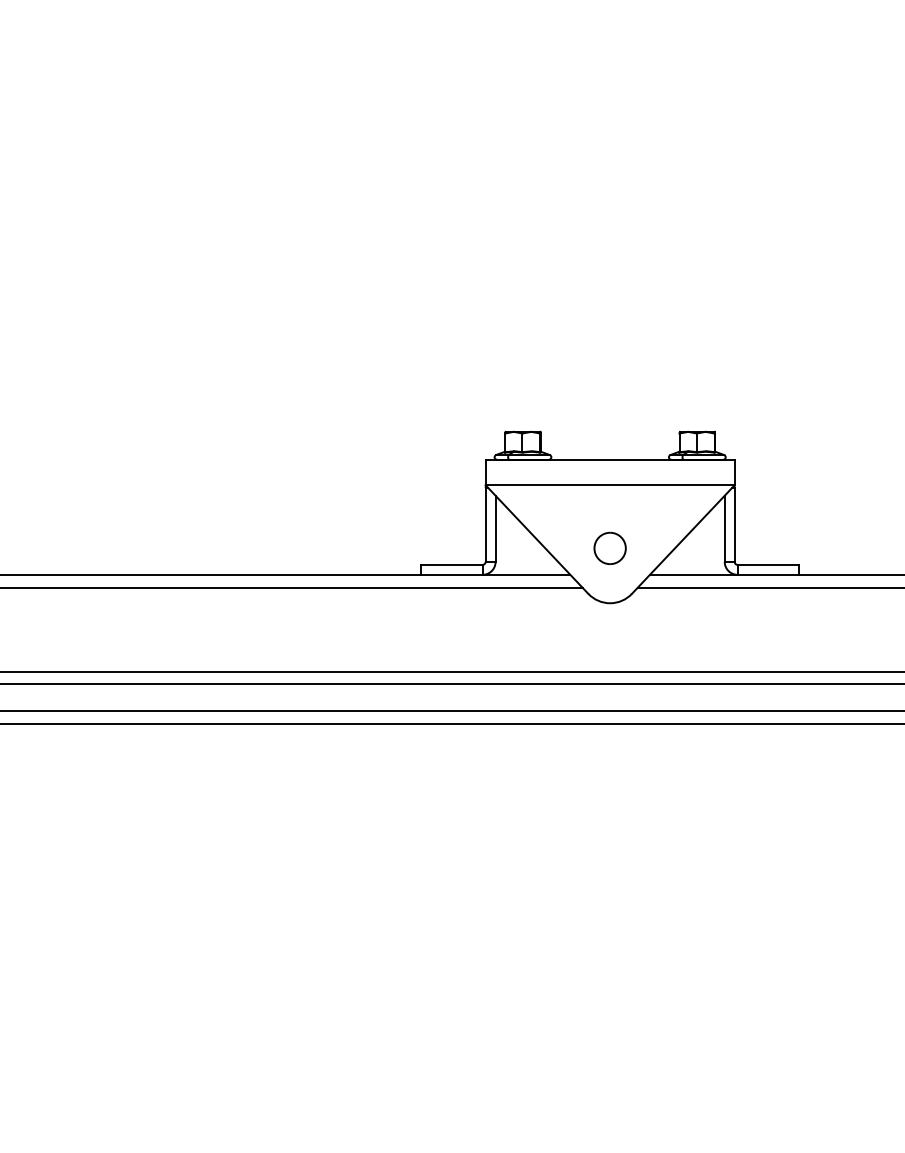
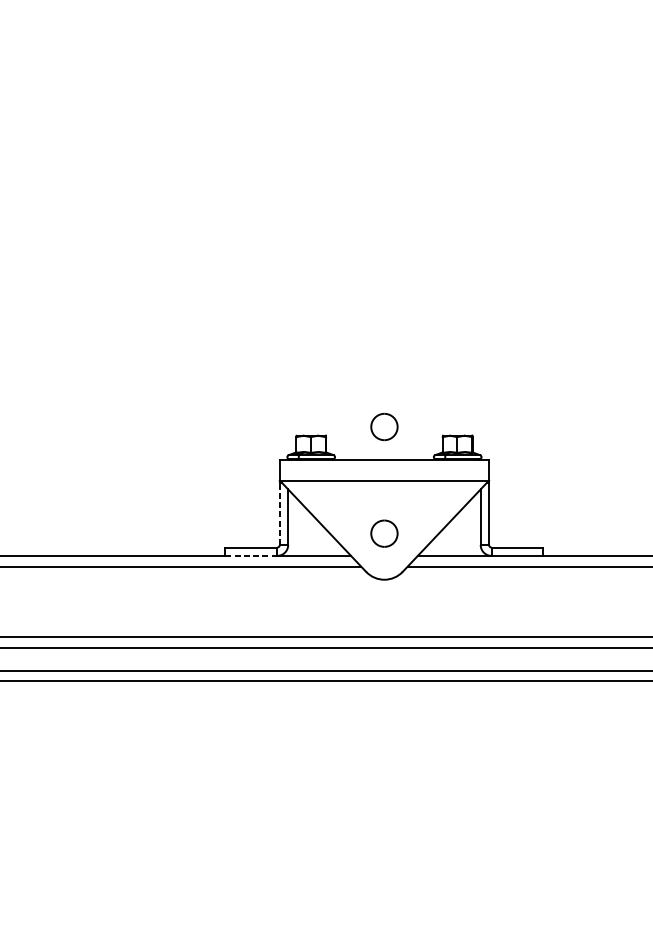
part: (609, 420) -> (383, 426), added
line: (485, 525) -> (279, 514), solid -> dashed
line: (451, 574) -> (251, 555), solid -> dashed

